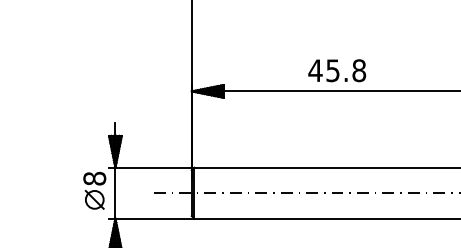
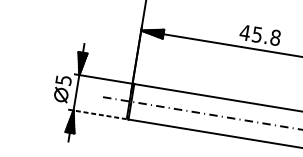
text: (337, 70) -> (260, 35), moved
text: (94, 178) -> (63, 80), 8 -> 5
line: (153, 218) -> (100, 114), solid -> dashed

